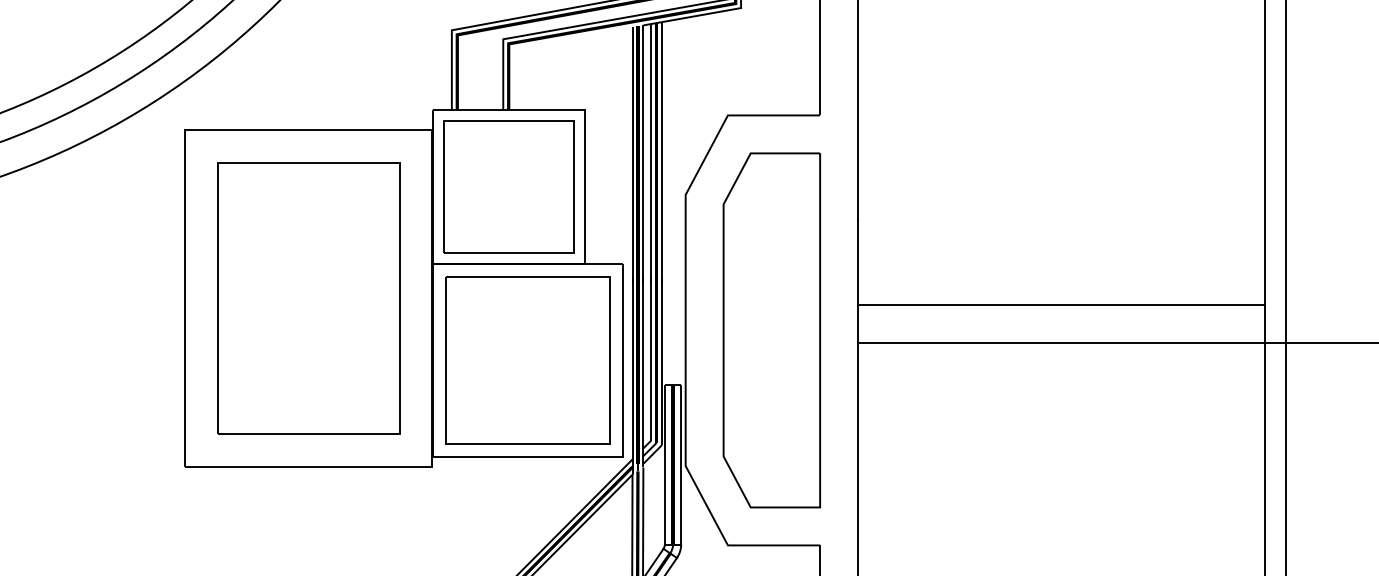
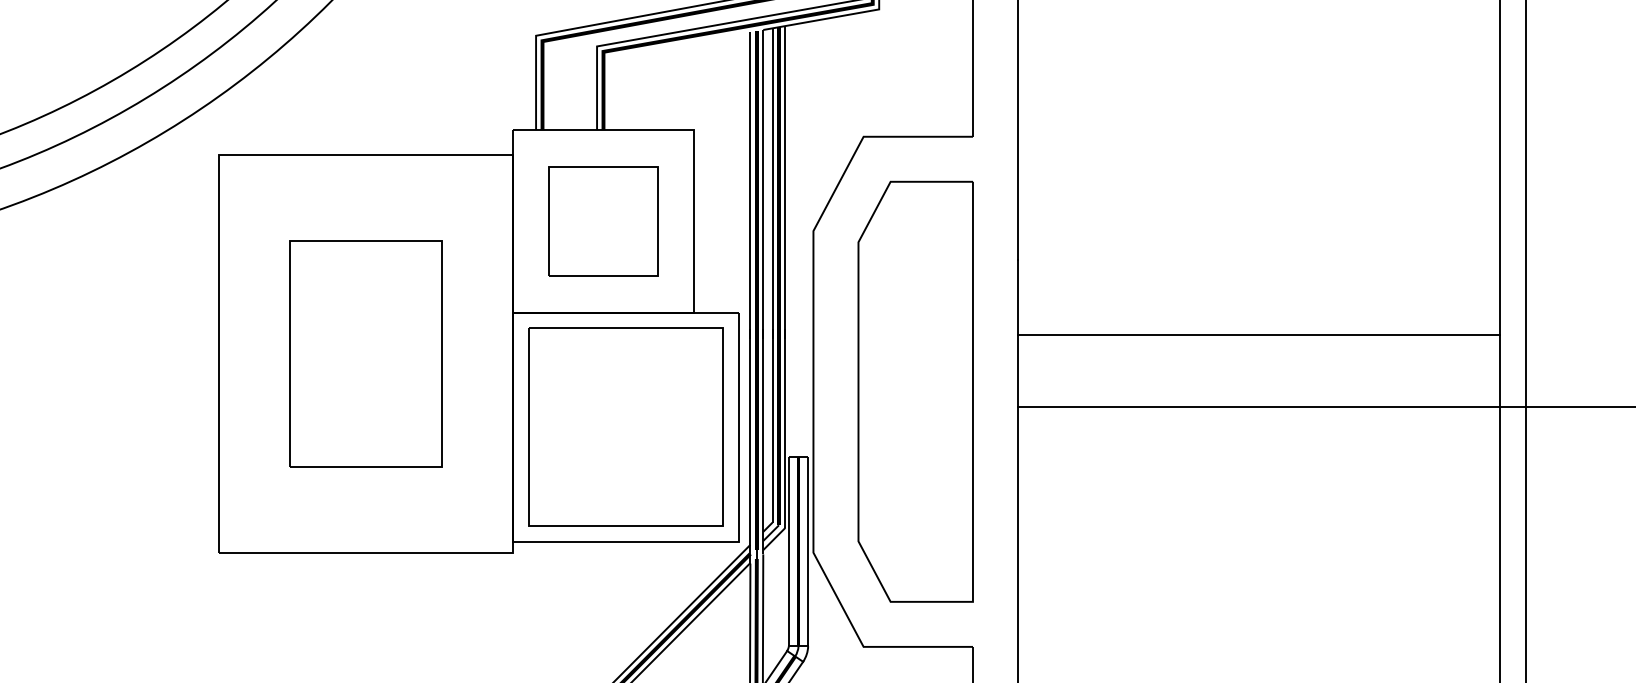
part: (508, 186) -> (603, 221), size x0.7
part: (308, 298) -> (365, 353), size x0.7
line: (1061, 304) -> (1259, 334), moved

